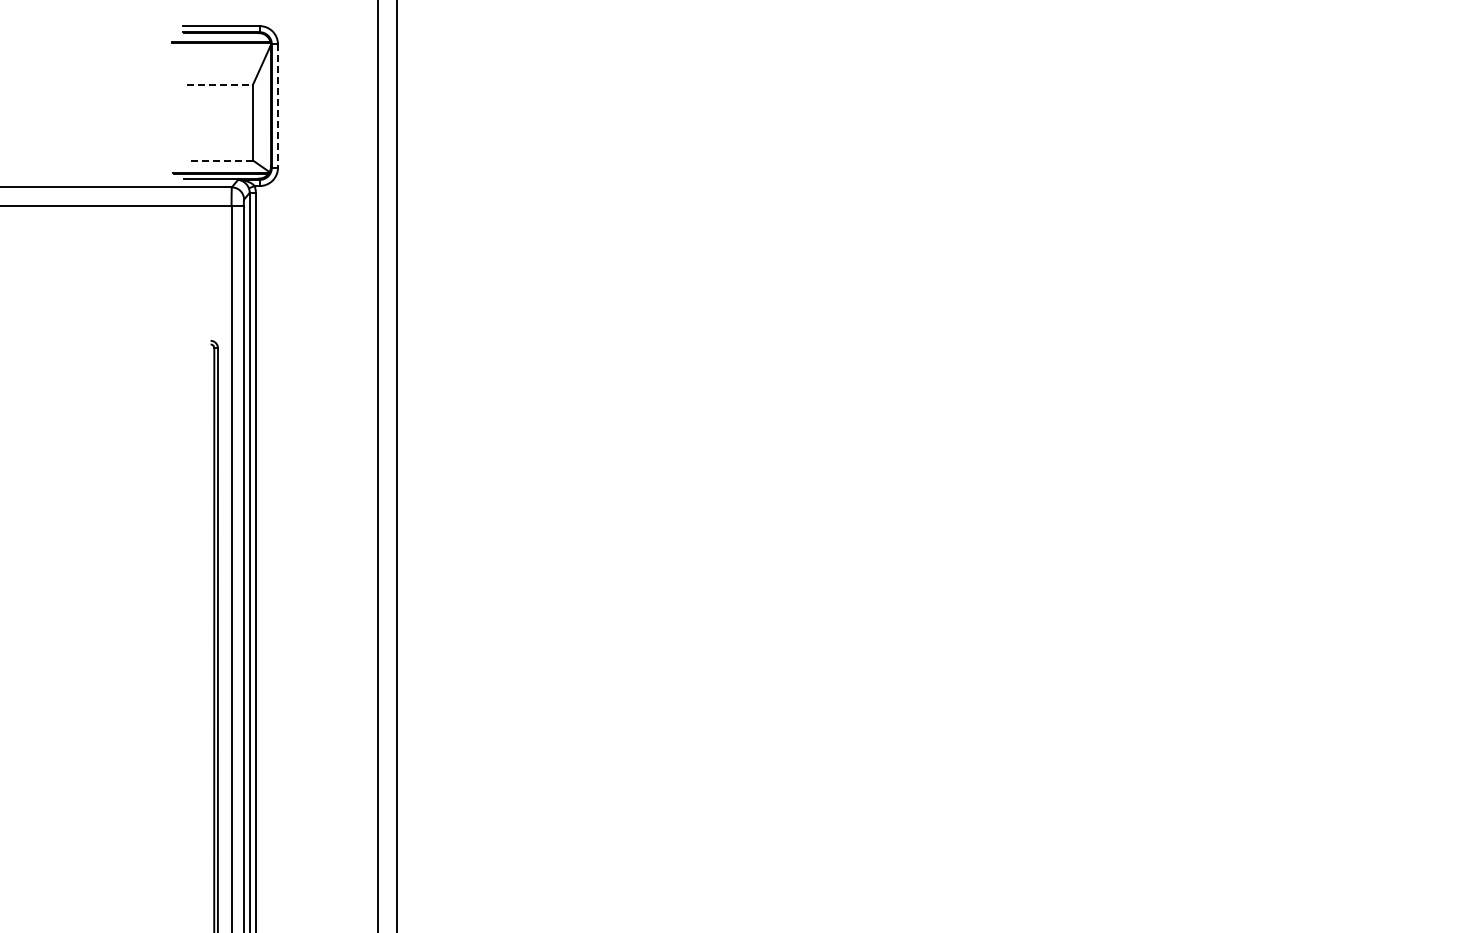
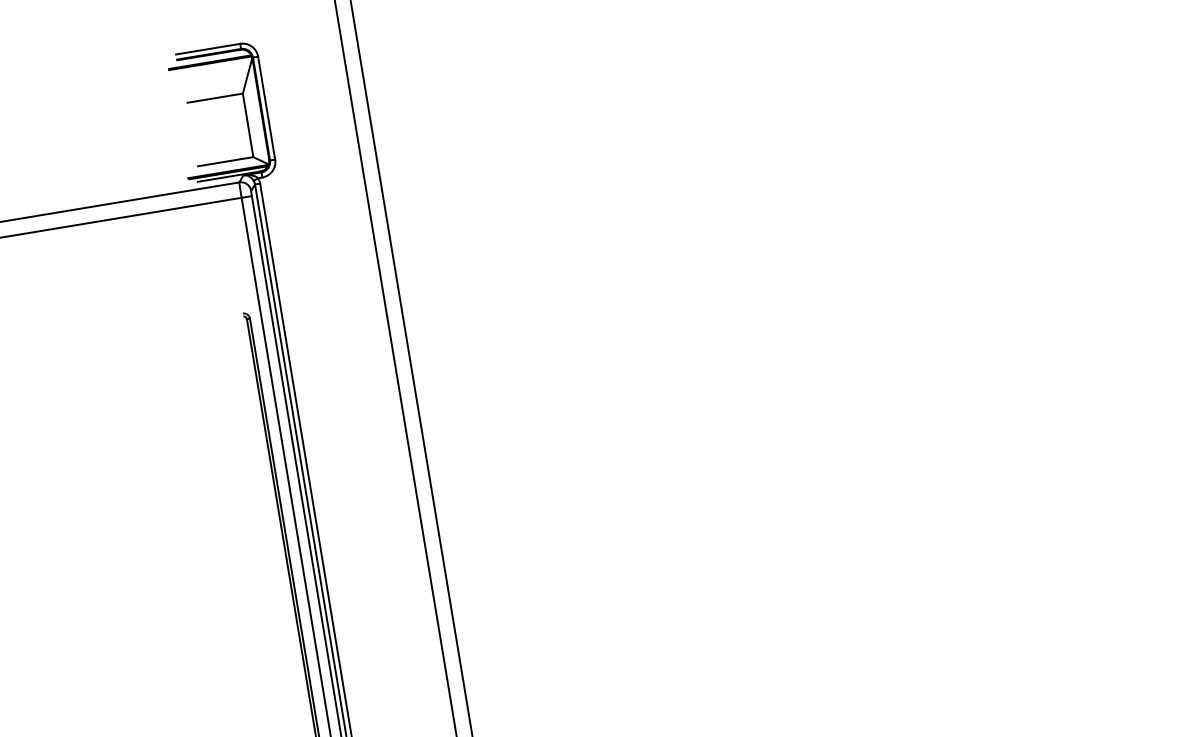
line: (220, 84) -> (215, 98), dashed -> solid
line: (278, 106) -> (267, 108), dashed -> solid
line: (219, 160) -> (225, 161), dashed -> solid

